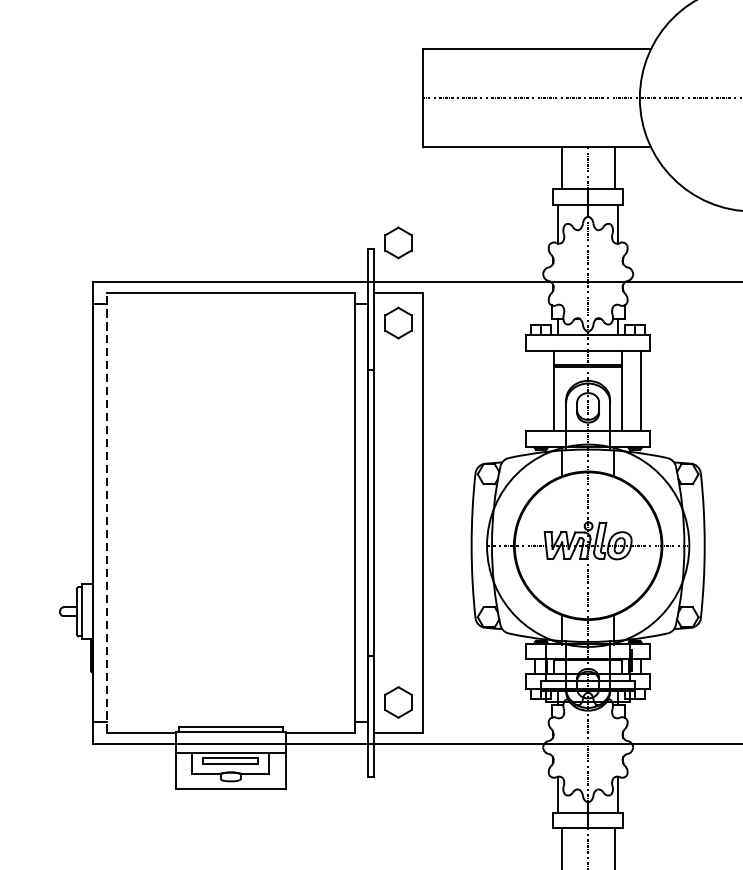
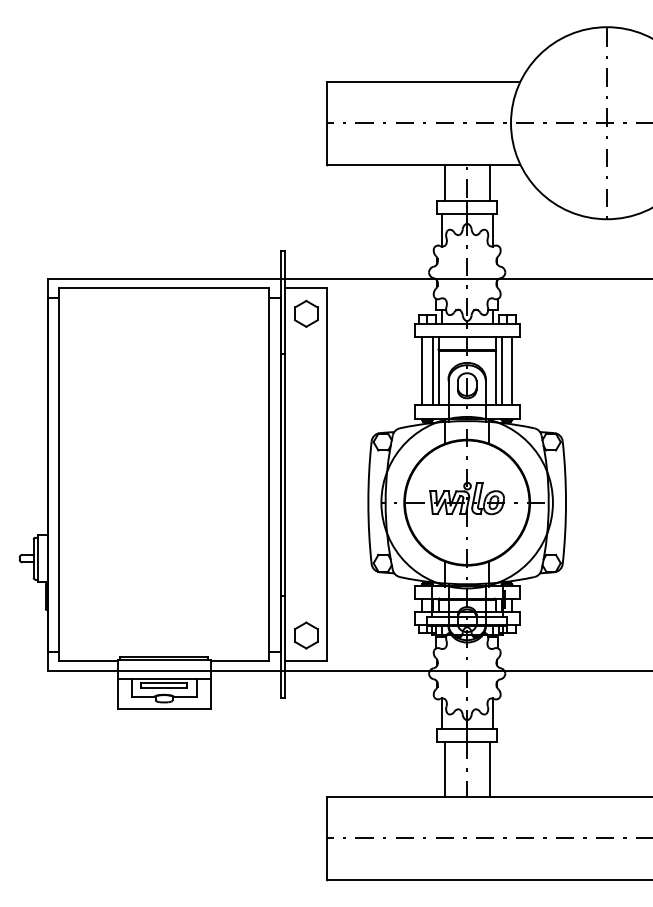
part: (398, 242) -> (306, 245), removed
line: (535, 391) -> (422, 371), added
line: (547, 391) -> (432, 371), added
line: (628, 391) -> (501, 371), added
line: (107, 512) -> (59, 474), dashed -> solid

